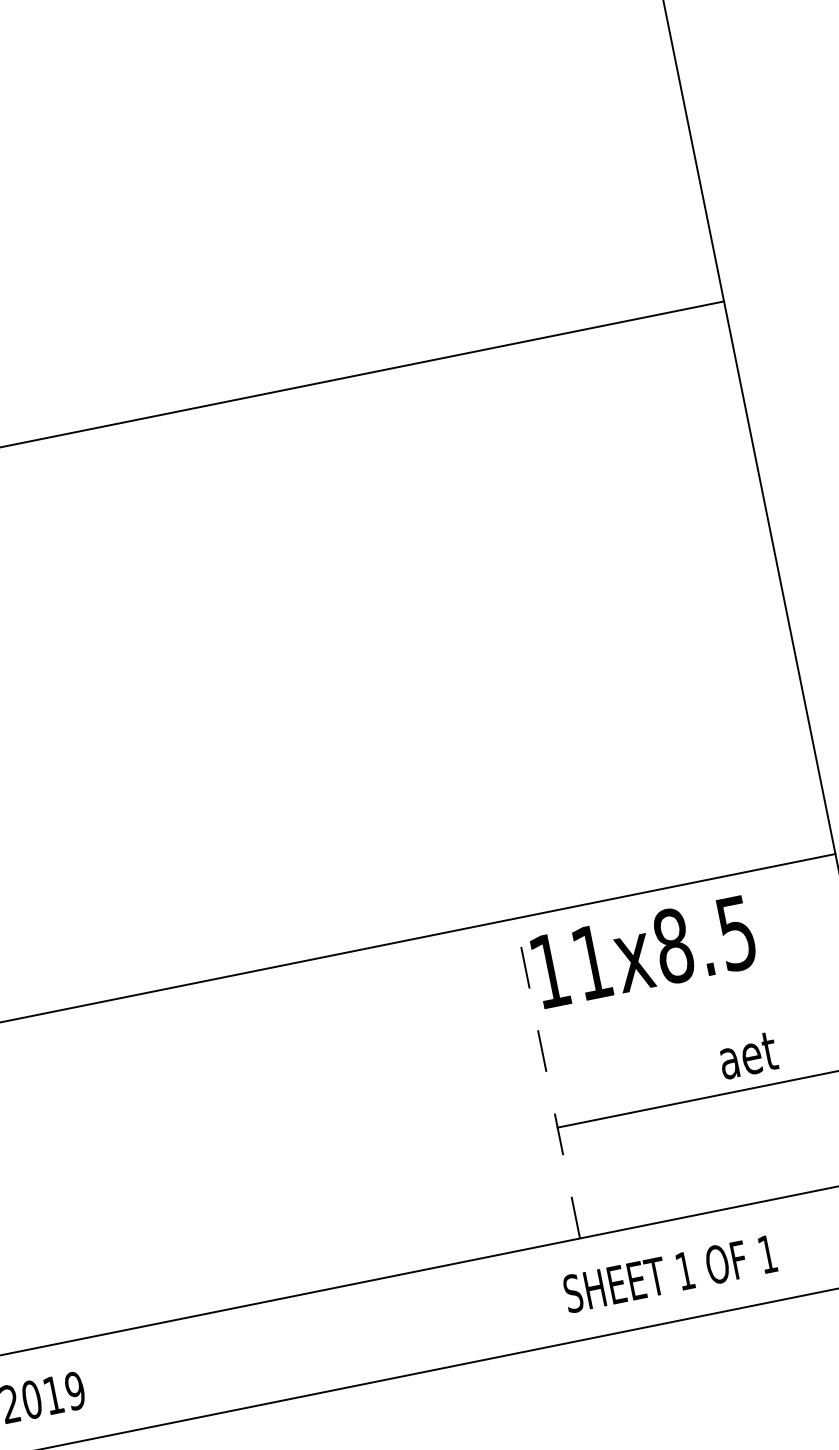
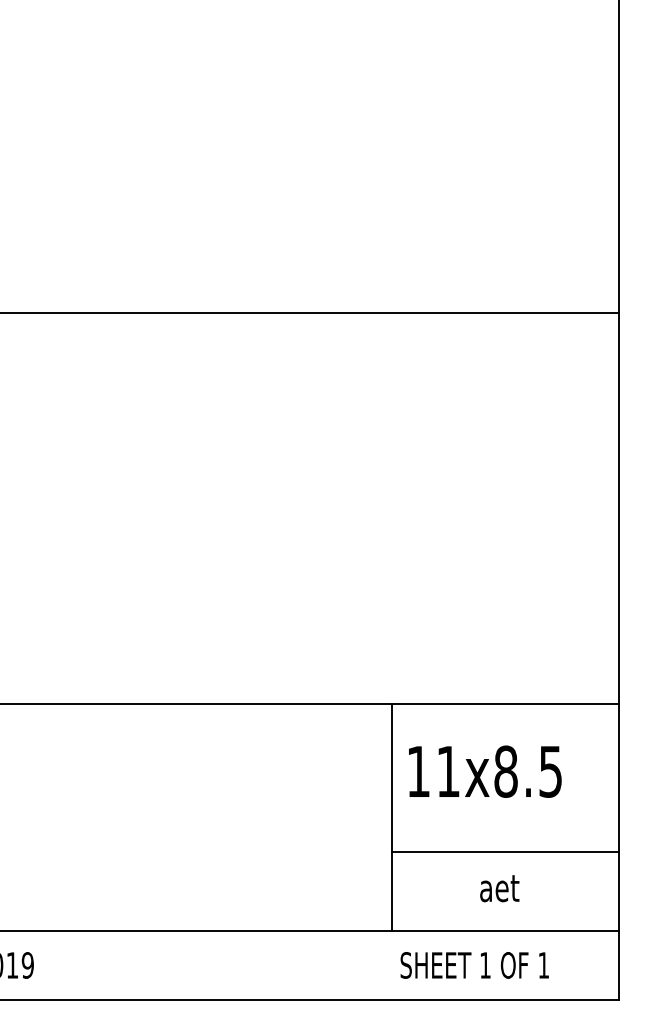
text: (644, 951) -> (485, 771), moved
text: (747, 1055) -> (499, 888), moved
line: (548, 1078) -> (392, 817), dashed -> solid
text: (669, 1274) -> (474, 965), moved

